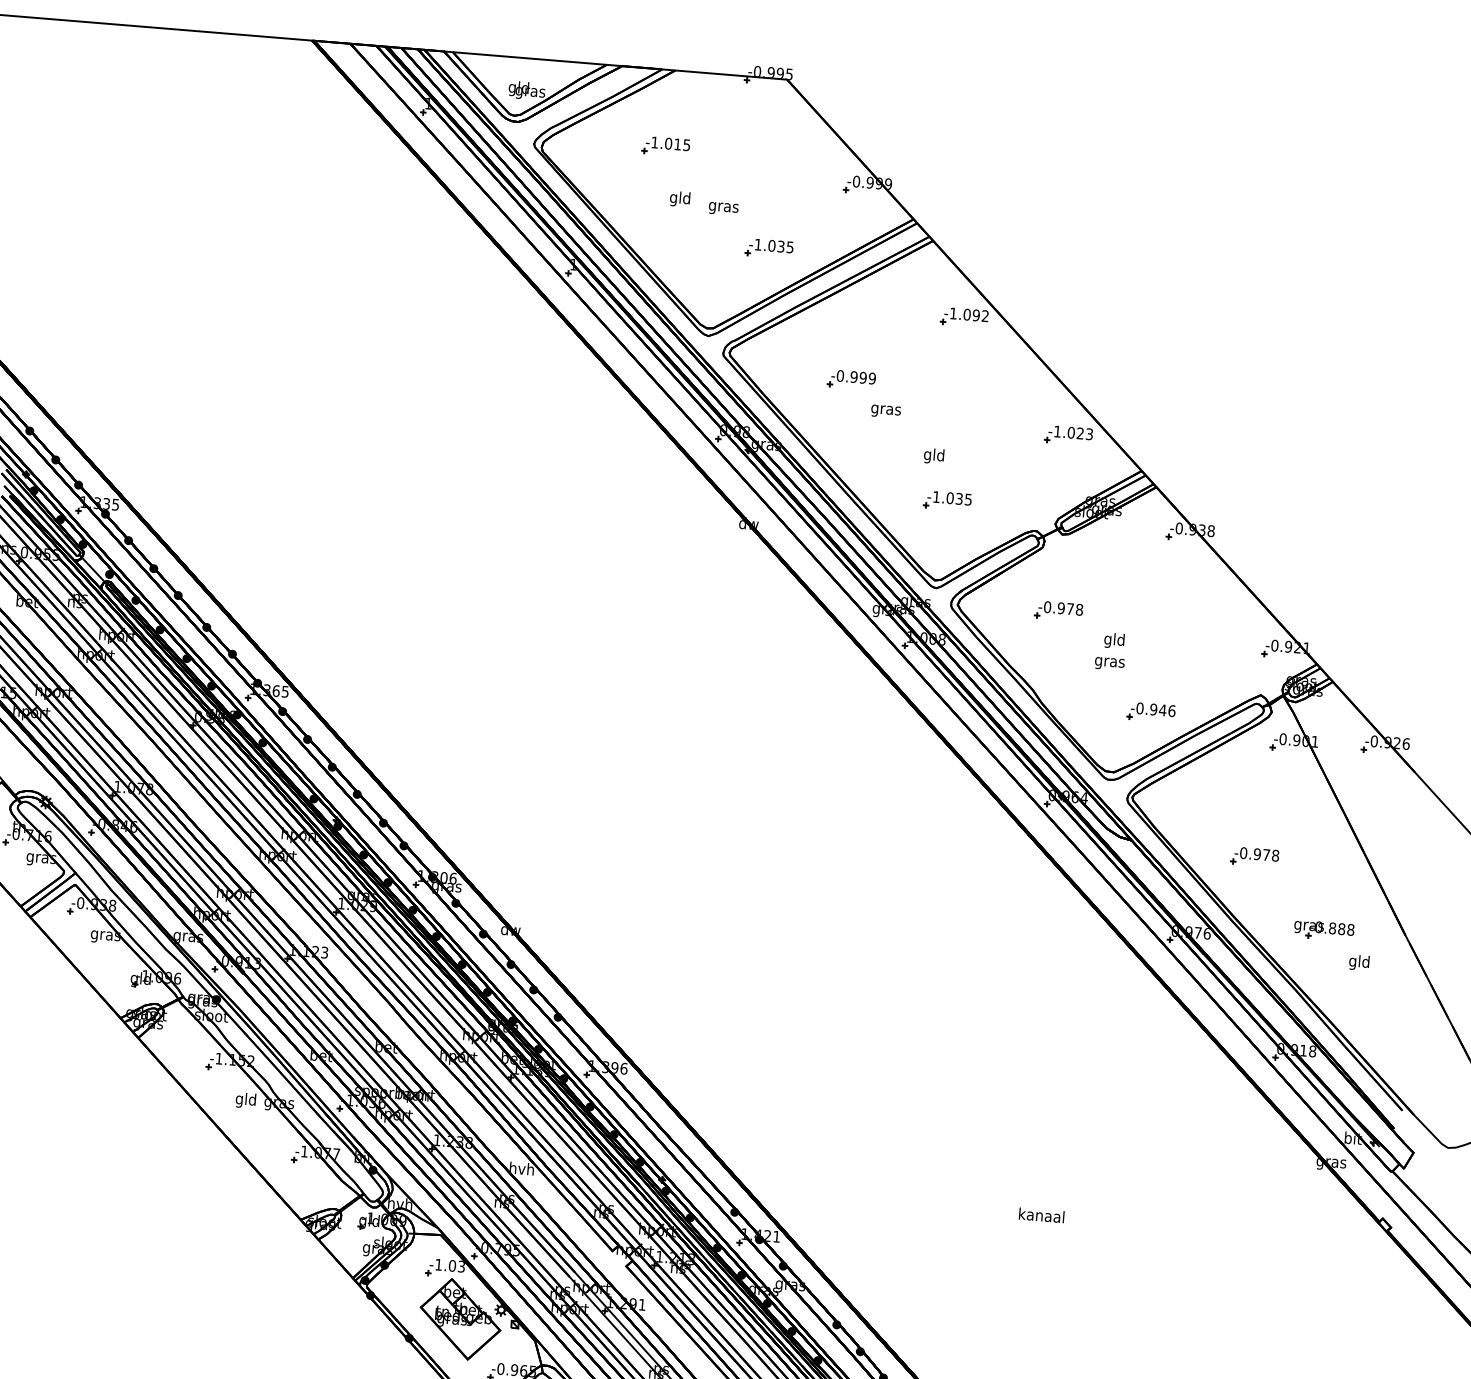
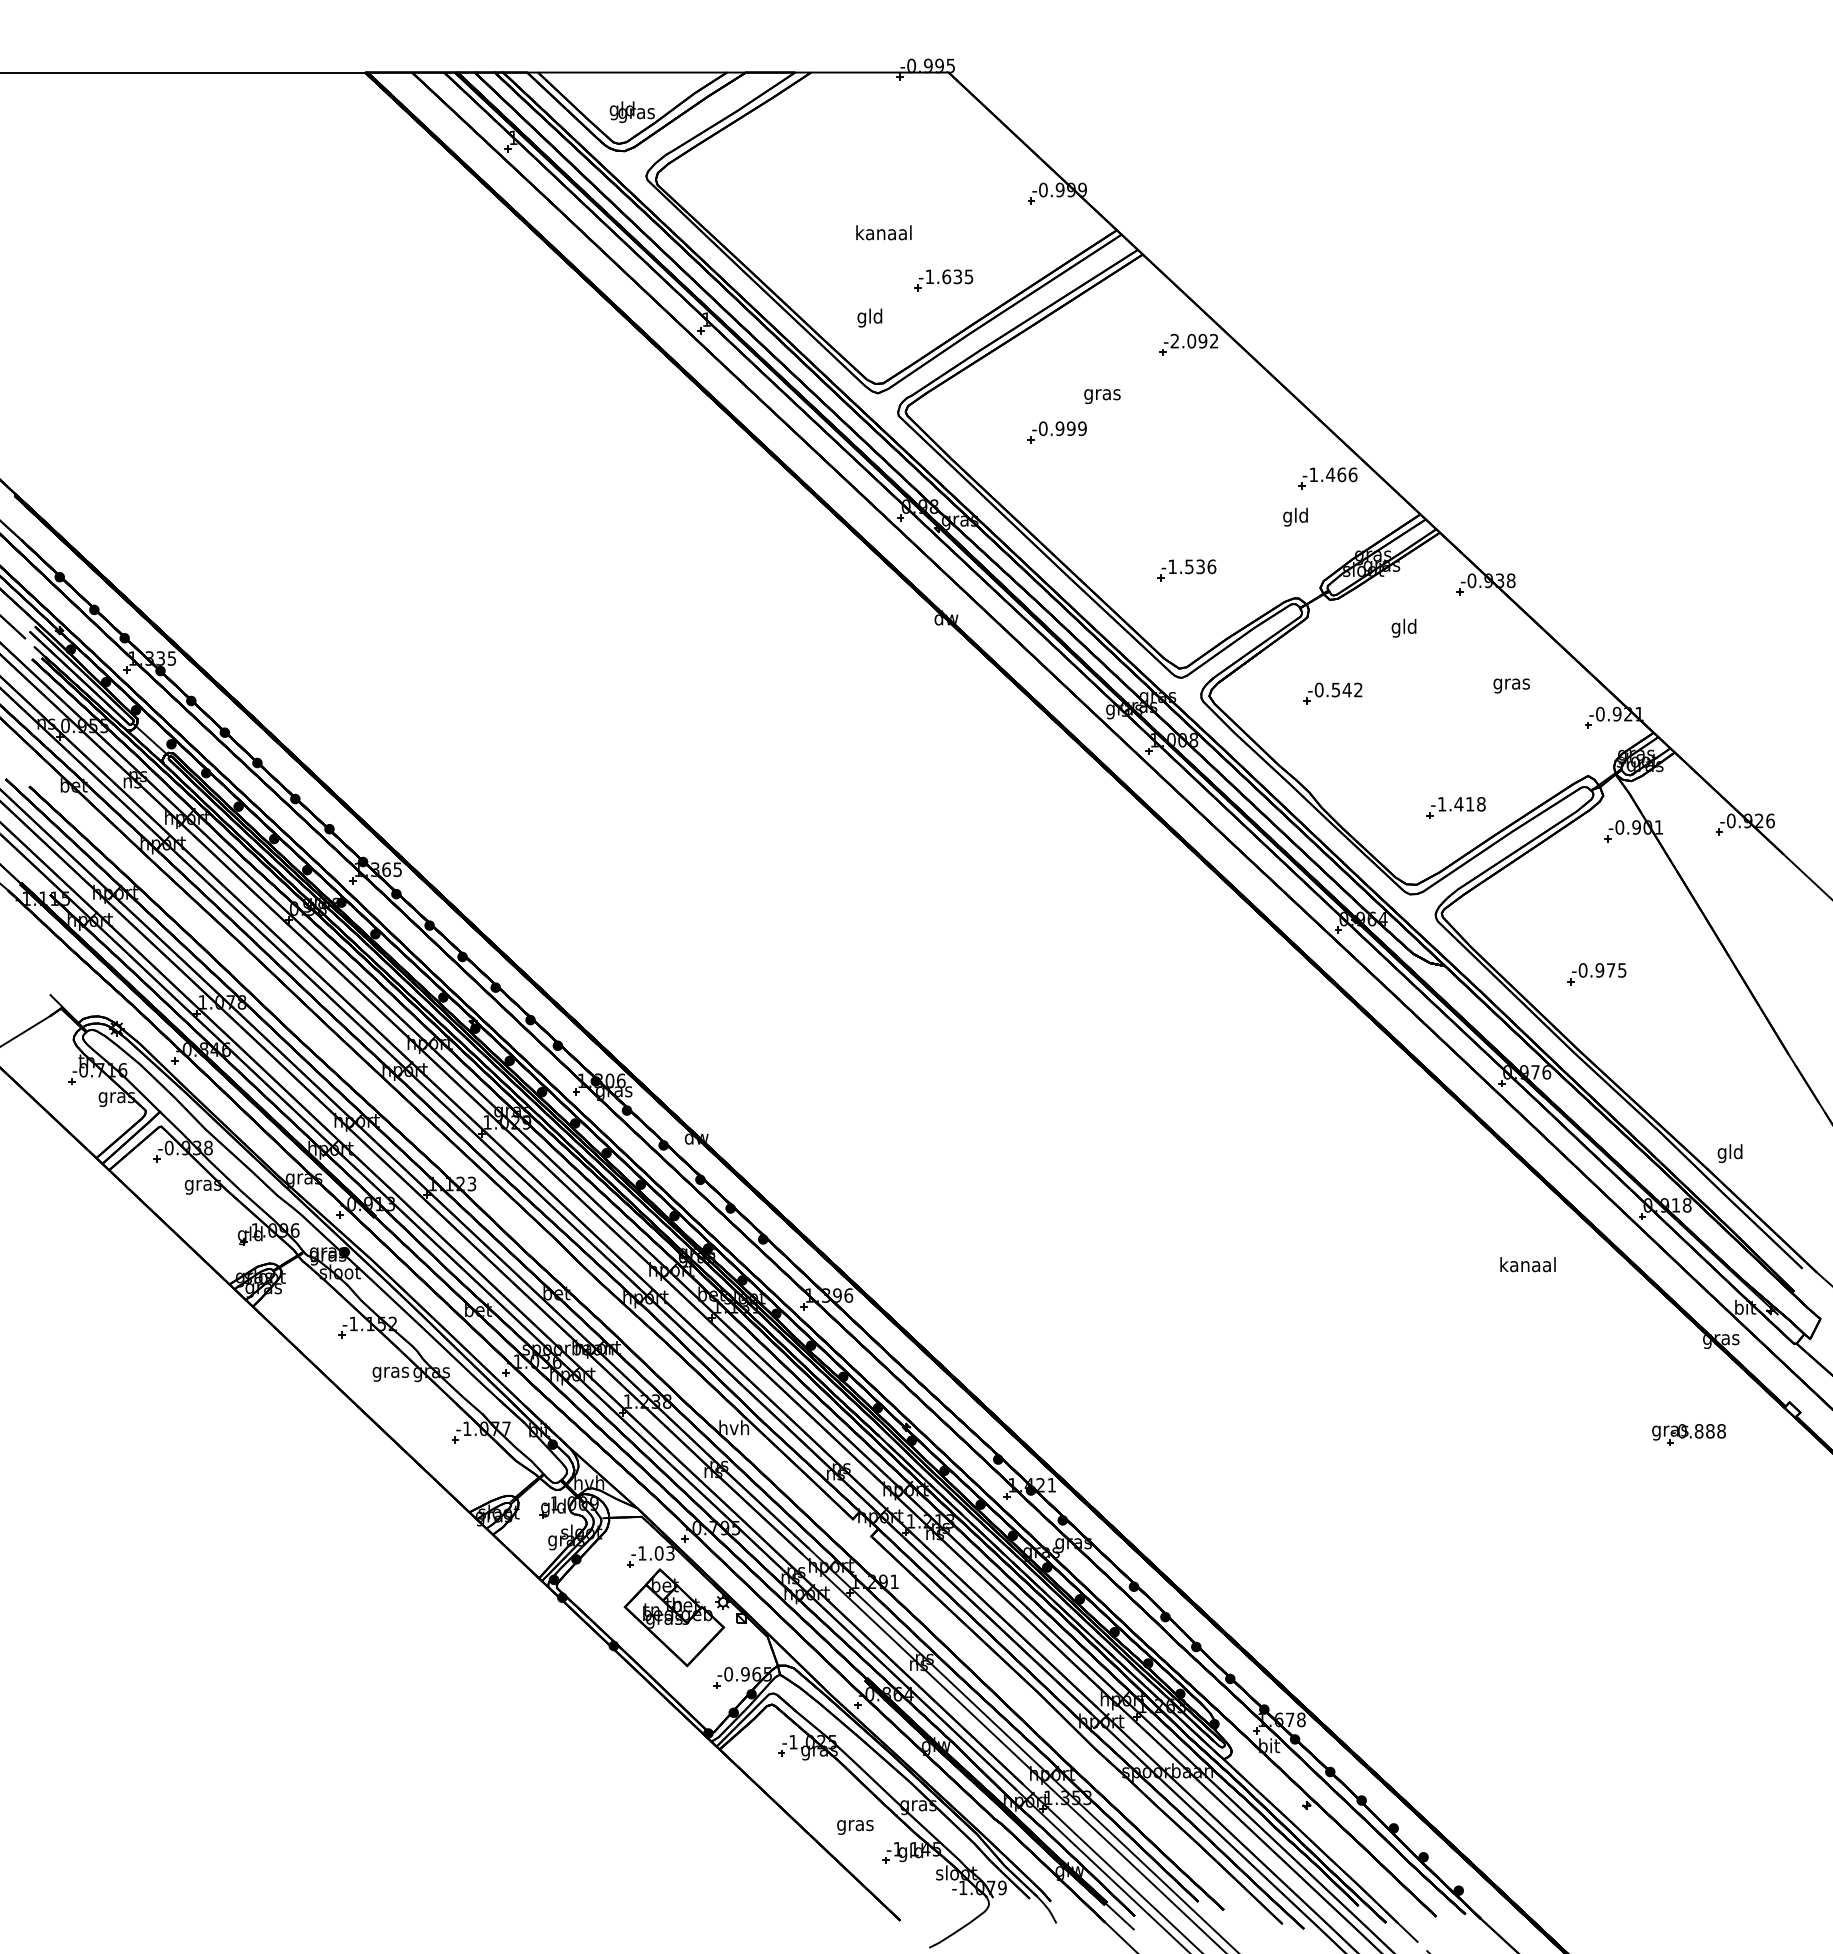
part: (666, 146) -> (807, 166), removed
text: (679, 198) -> (869, 317), moved
text: (723, 207) -> (883, 234), gras -> kanaal
text: (771, 245) -> (946, 276), -1.035 -> -1.635
text: (953, 312) -> (1174, 340), -1.092 -> -2.092
text: (886, 411) -> (1102, 396), moved
text: (1080, 433) -> (1341, 474), -1.023 -> -1.466
text: (934, 455) -> (1295, 516), moved
text: (959, 498) -> (1200, 566), -1.035 -> -1.536
text: (1069, 608) -> (1346, 689), -0.978 -> -0.542
text: (1113, 640) -> (1403, 627), moved
text: (1109, 663) -> (1511, 685), moved
text: (1155, 709) -> (1461, 804), -0.946 -> -1.418
text: (1275, 855) -> (1622, 970), -0.978 -> -0.975
part: (1323, 930) -> (1688, 1434), moved
text: (1358, 962) -> (1729, 1153), moved
text: (245, 1100) -> (390, 1372), gld -> gras
text: (1041, 1215) -> (1527, 1264), moved

